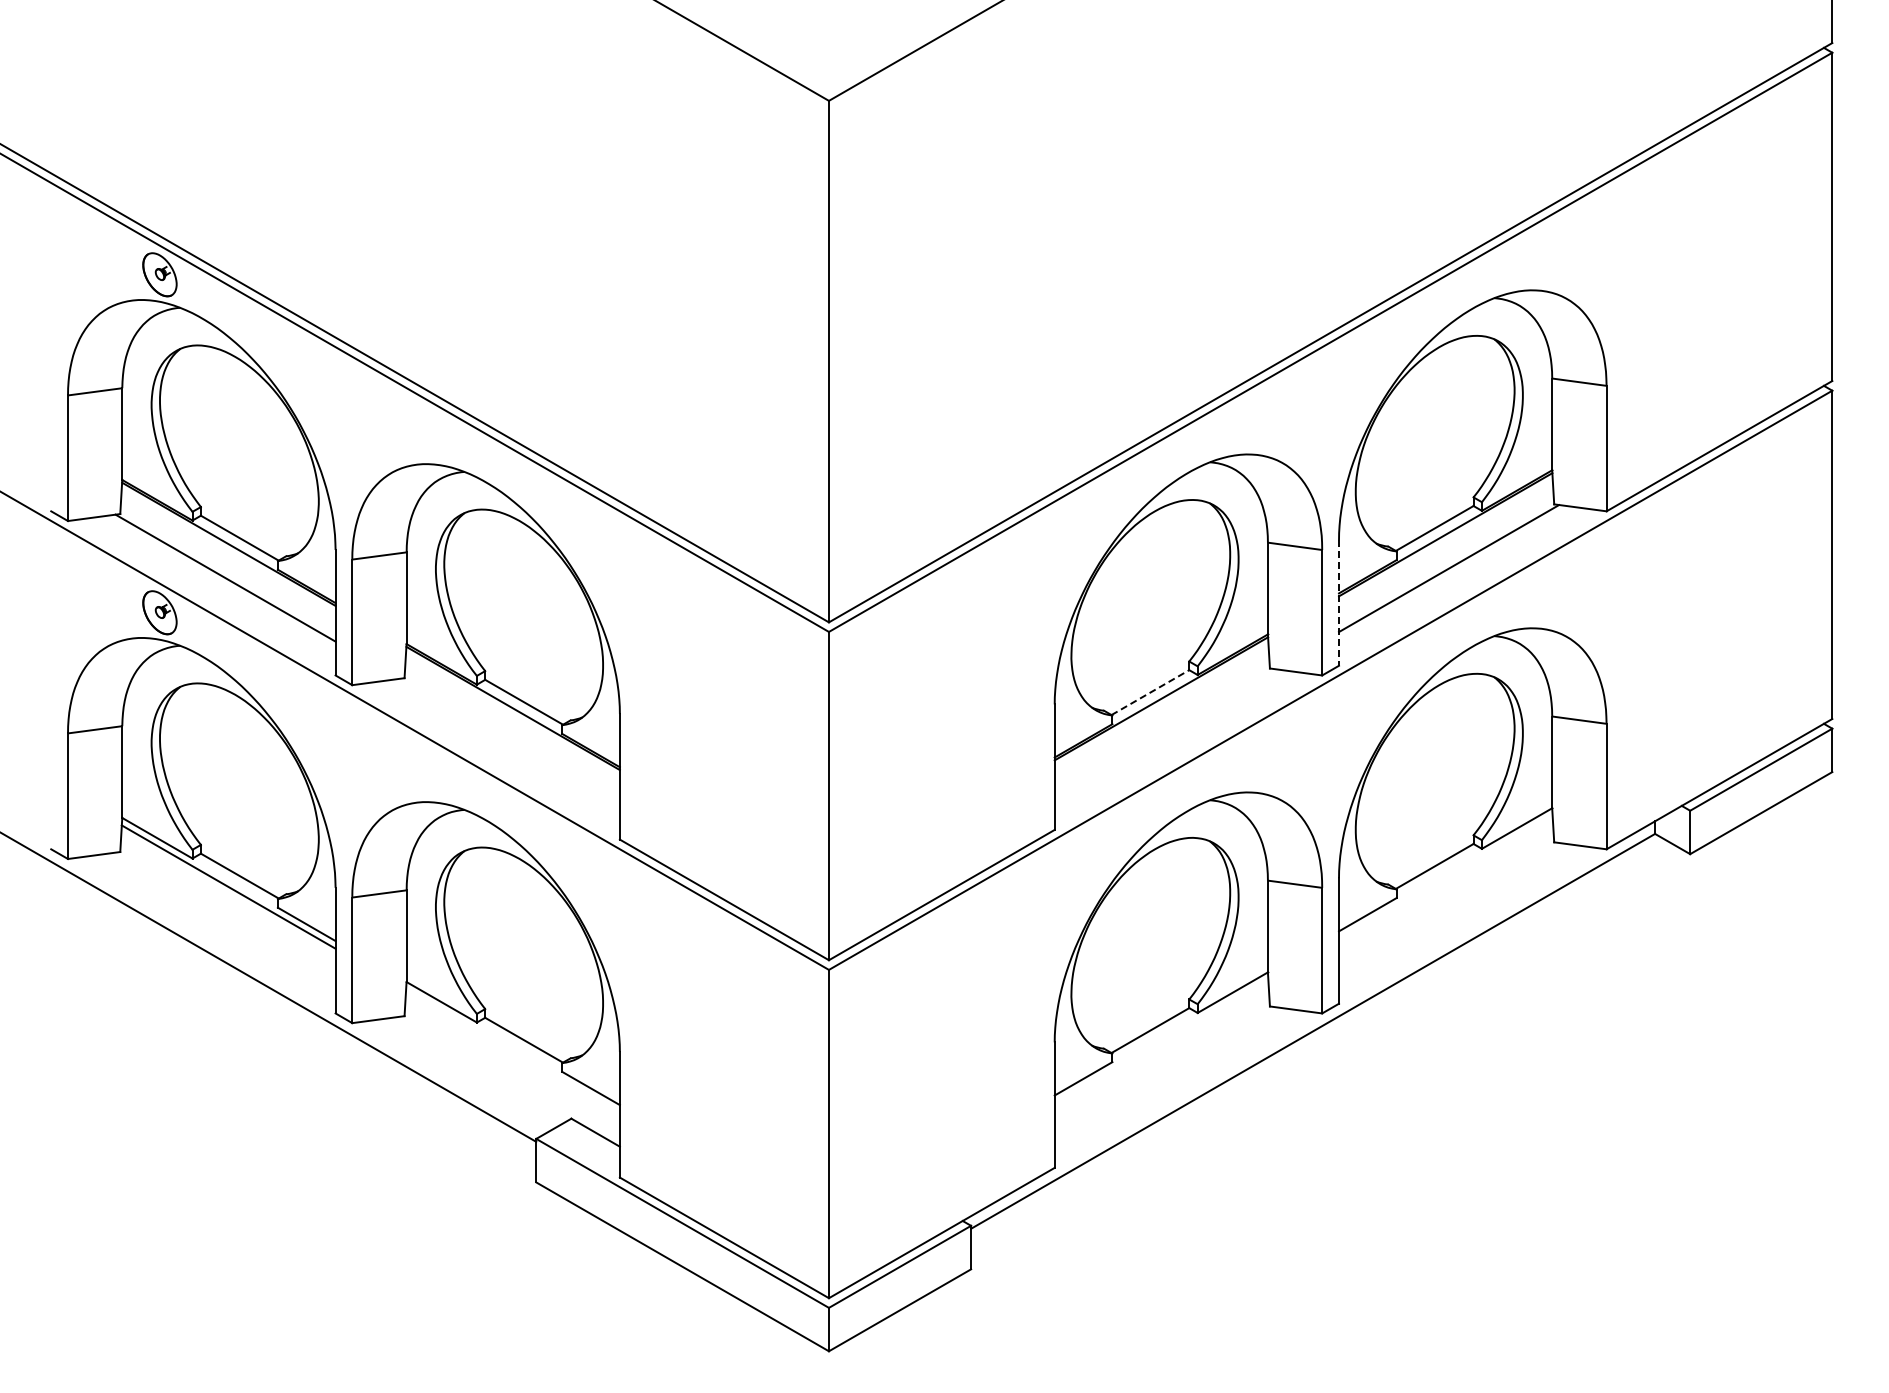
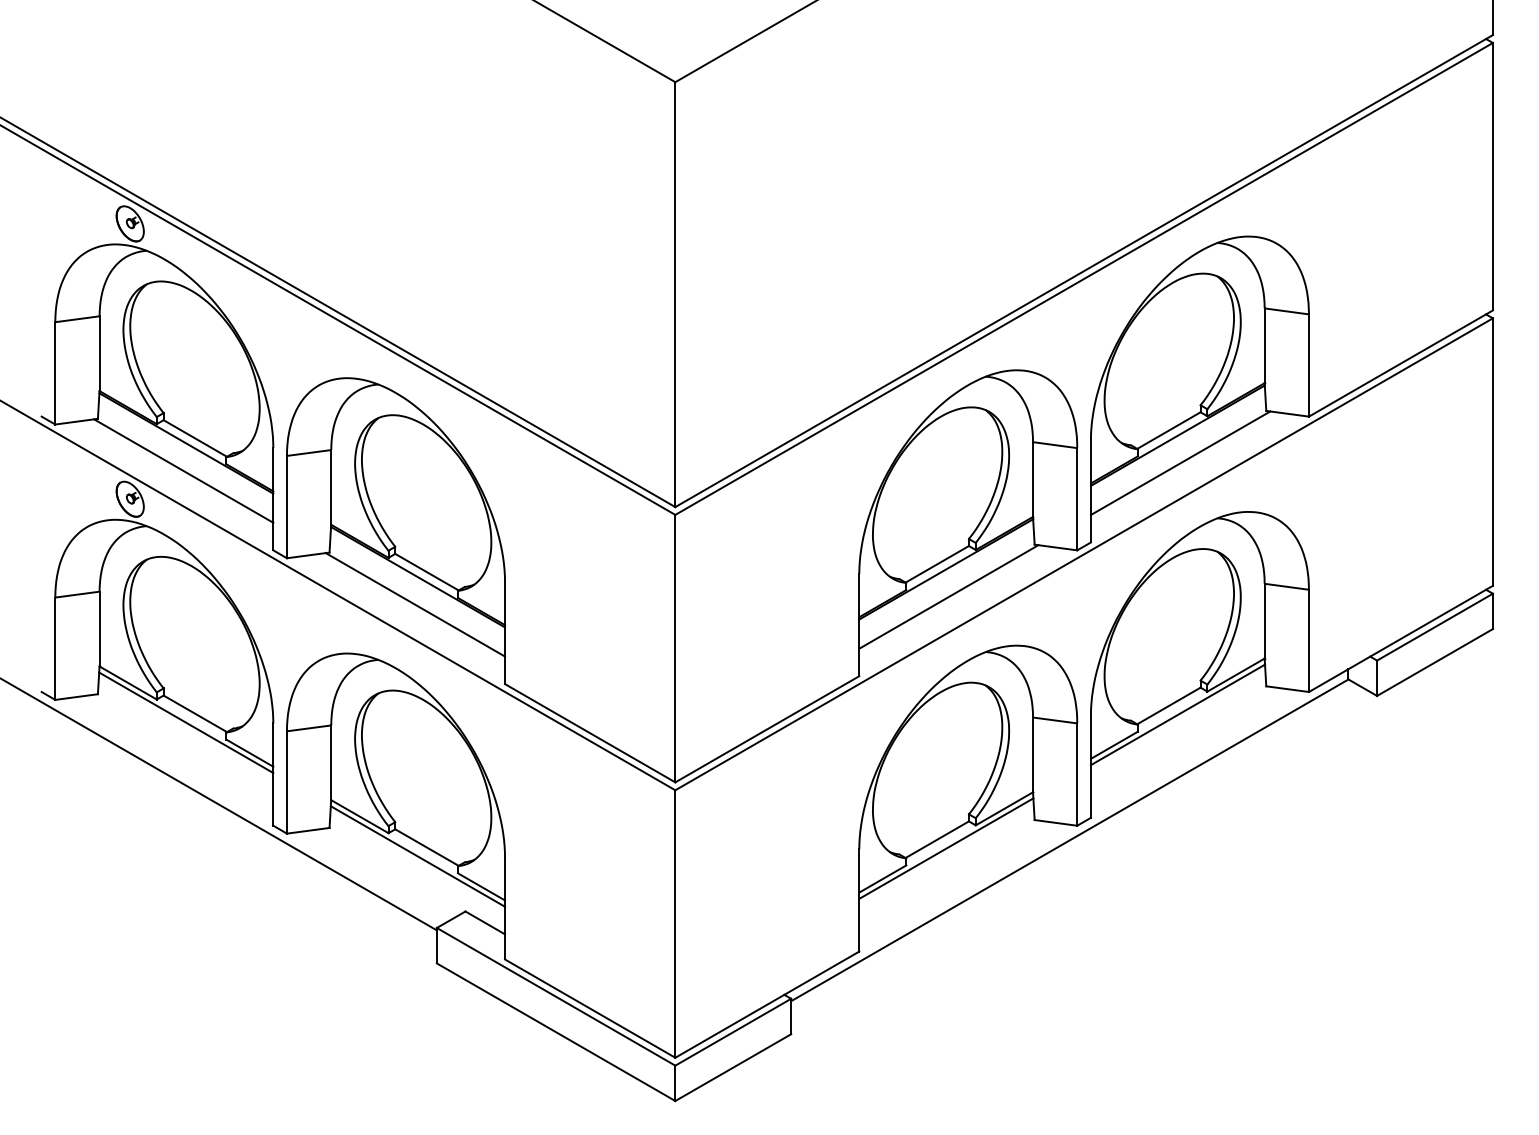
line: (1338, 603) -> (1090, 491), dashed -> solid
line: (1150, 692) -> (937, 564), dashed -> solid
line: (1164, 732) -> (948, 596), added
line: (509, 741) -> (415, 604), added
line: (1445, 877) -> (1177, 714), added
line: (1161, 1041) -> (946, 848), added
line: (512, 1050) -> (417, 855), added

